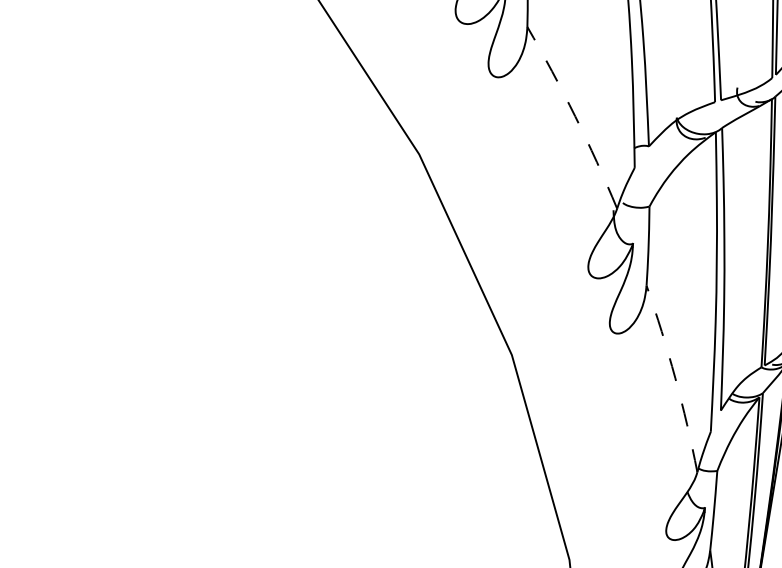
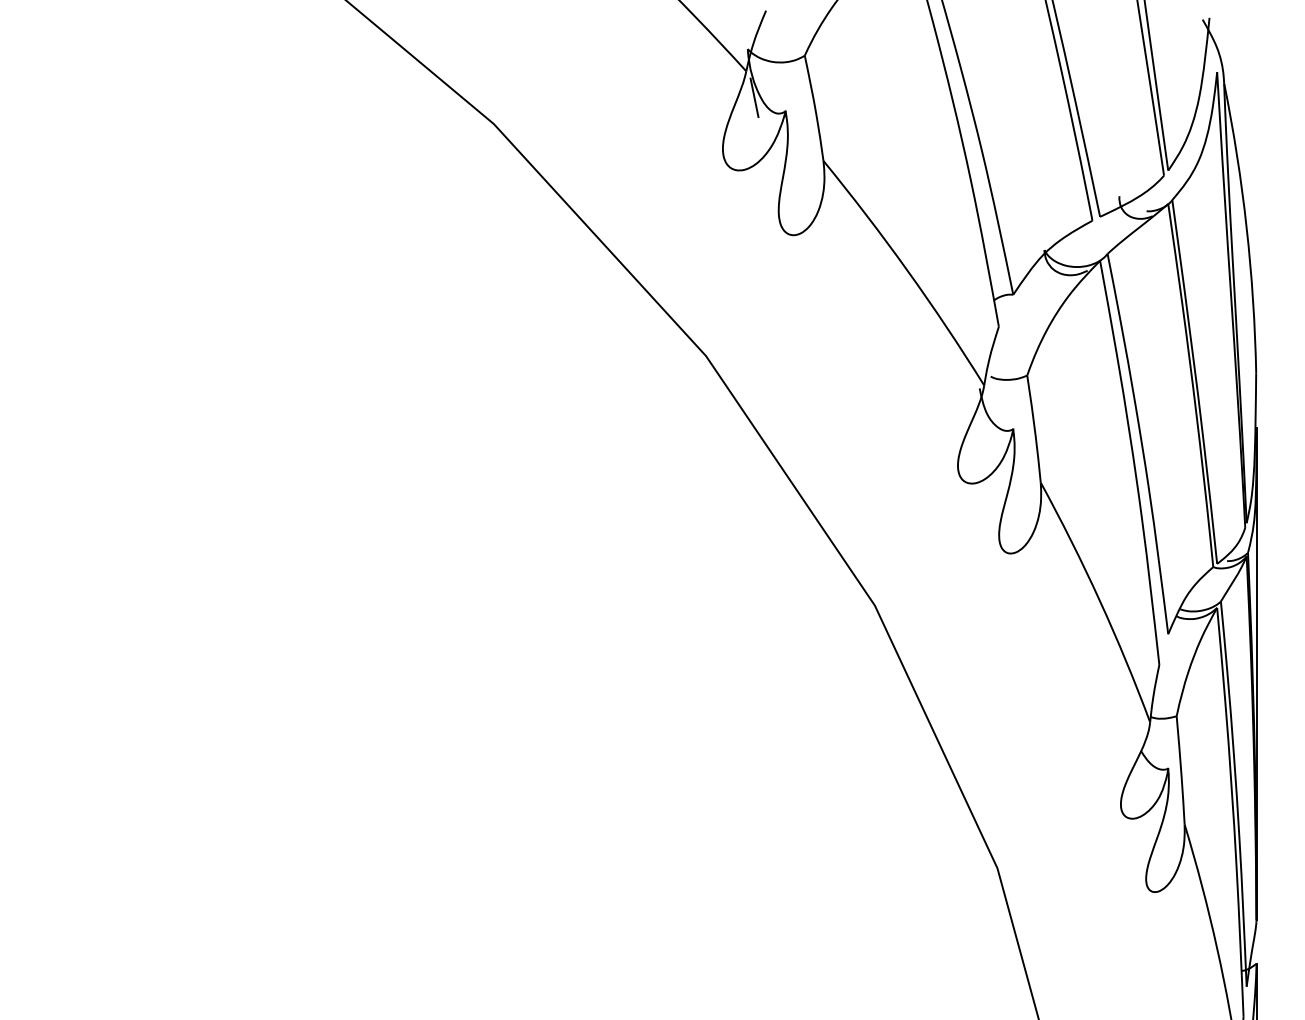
arc: (575, 116) -> (907, 270), dashed -> solid
arc: (675, 378) -> (1099, 600), dashed -> solid

